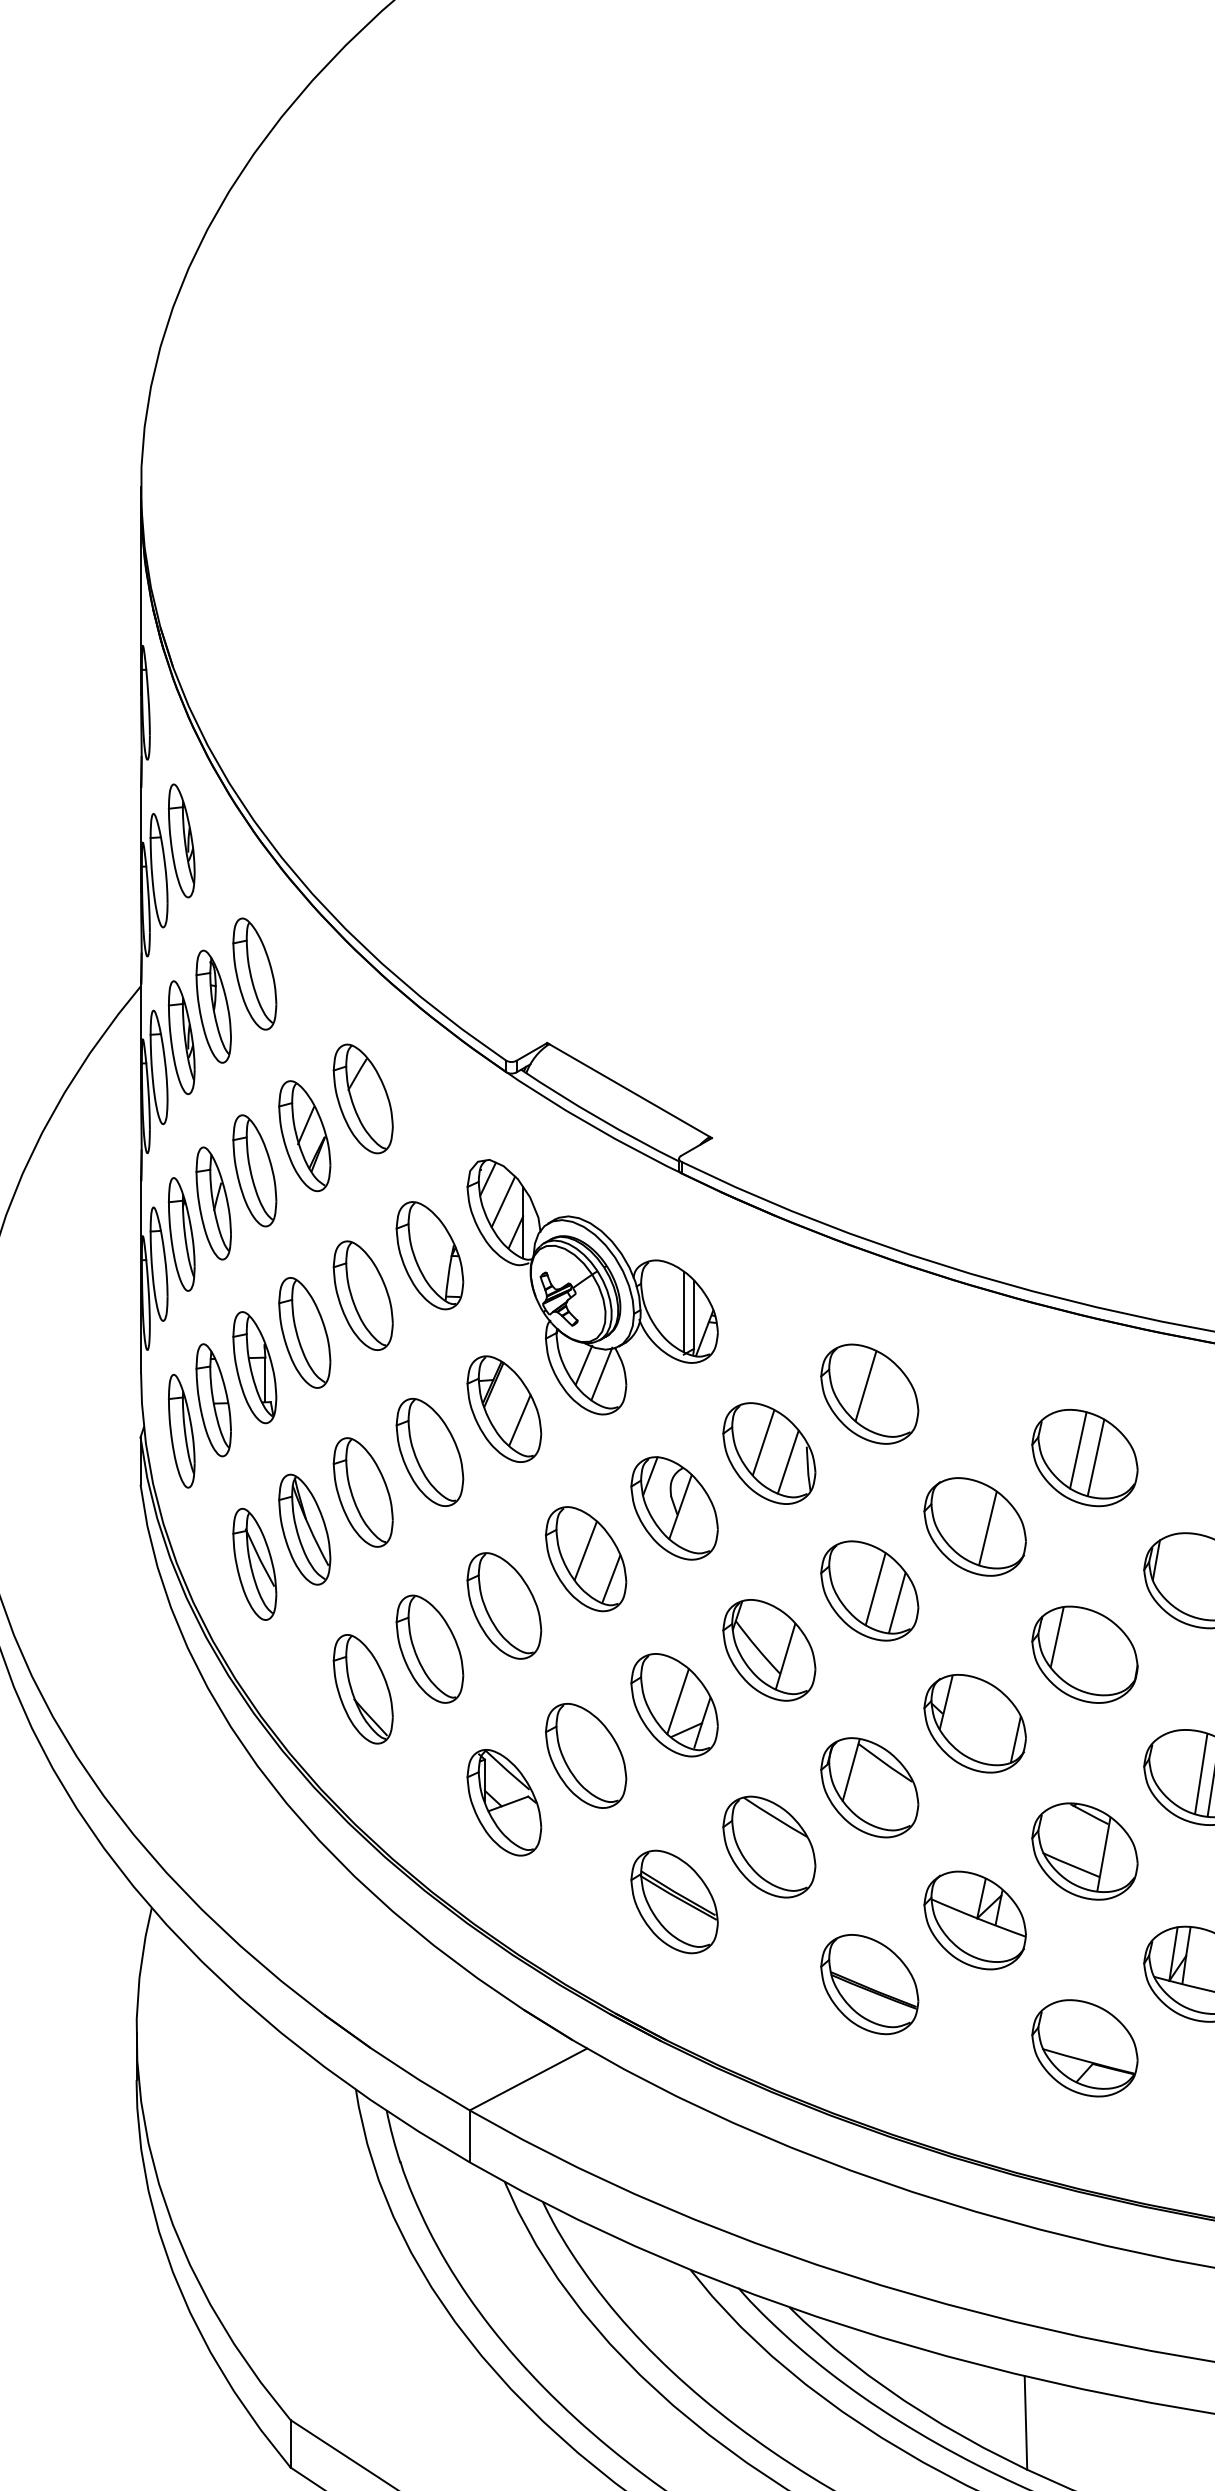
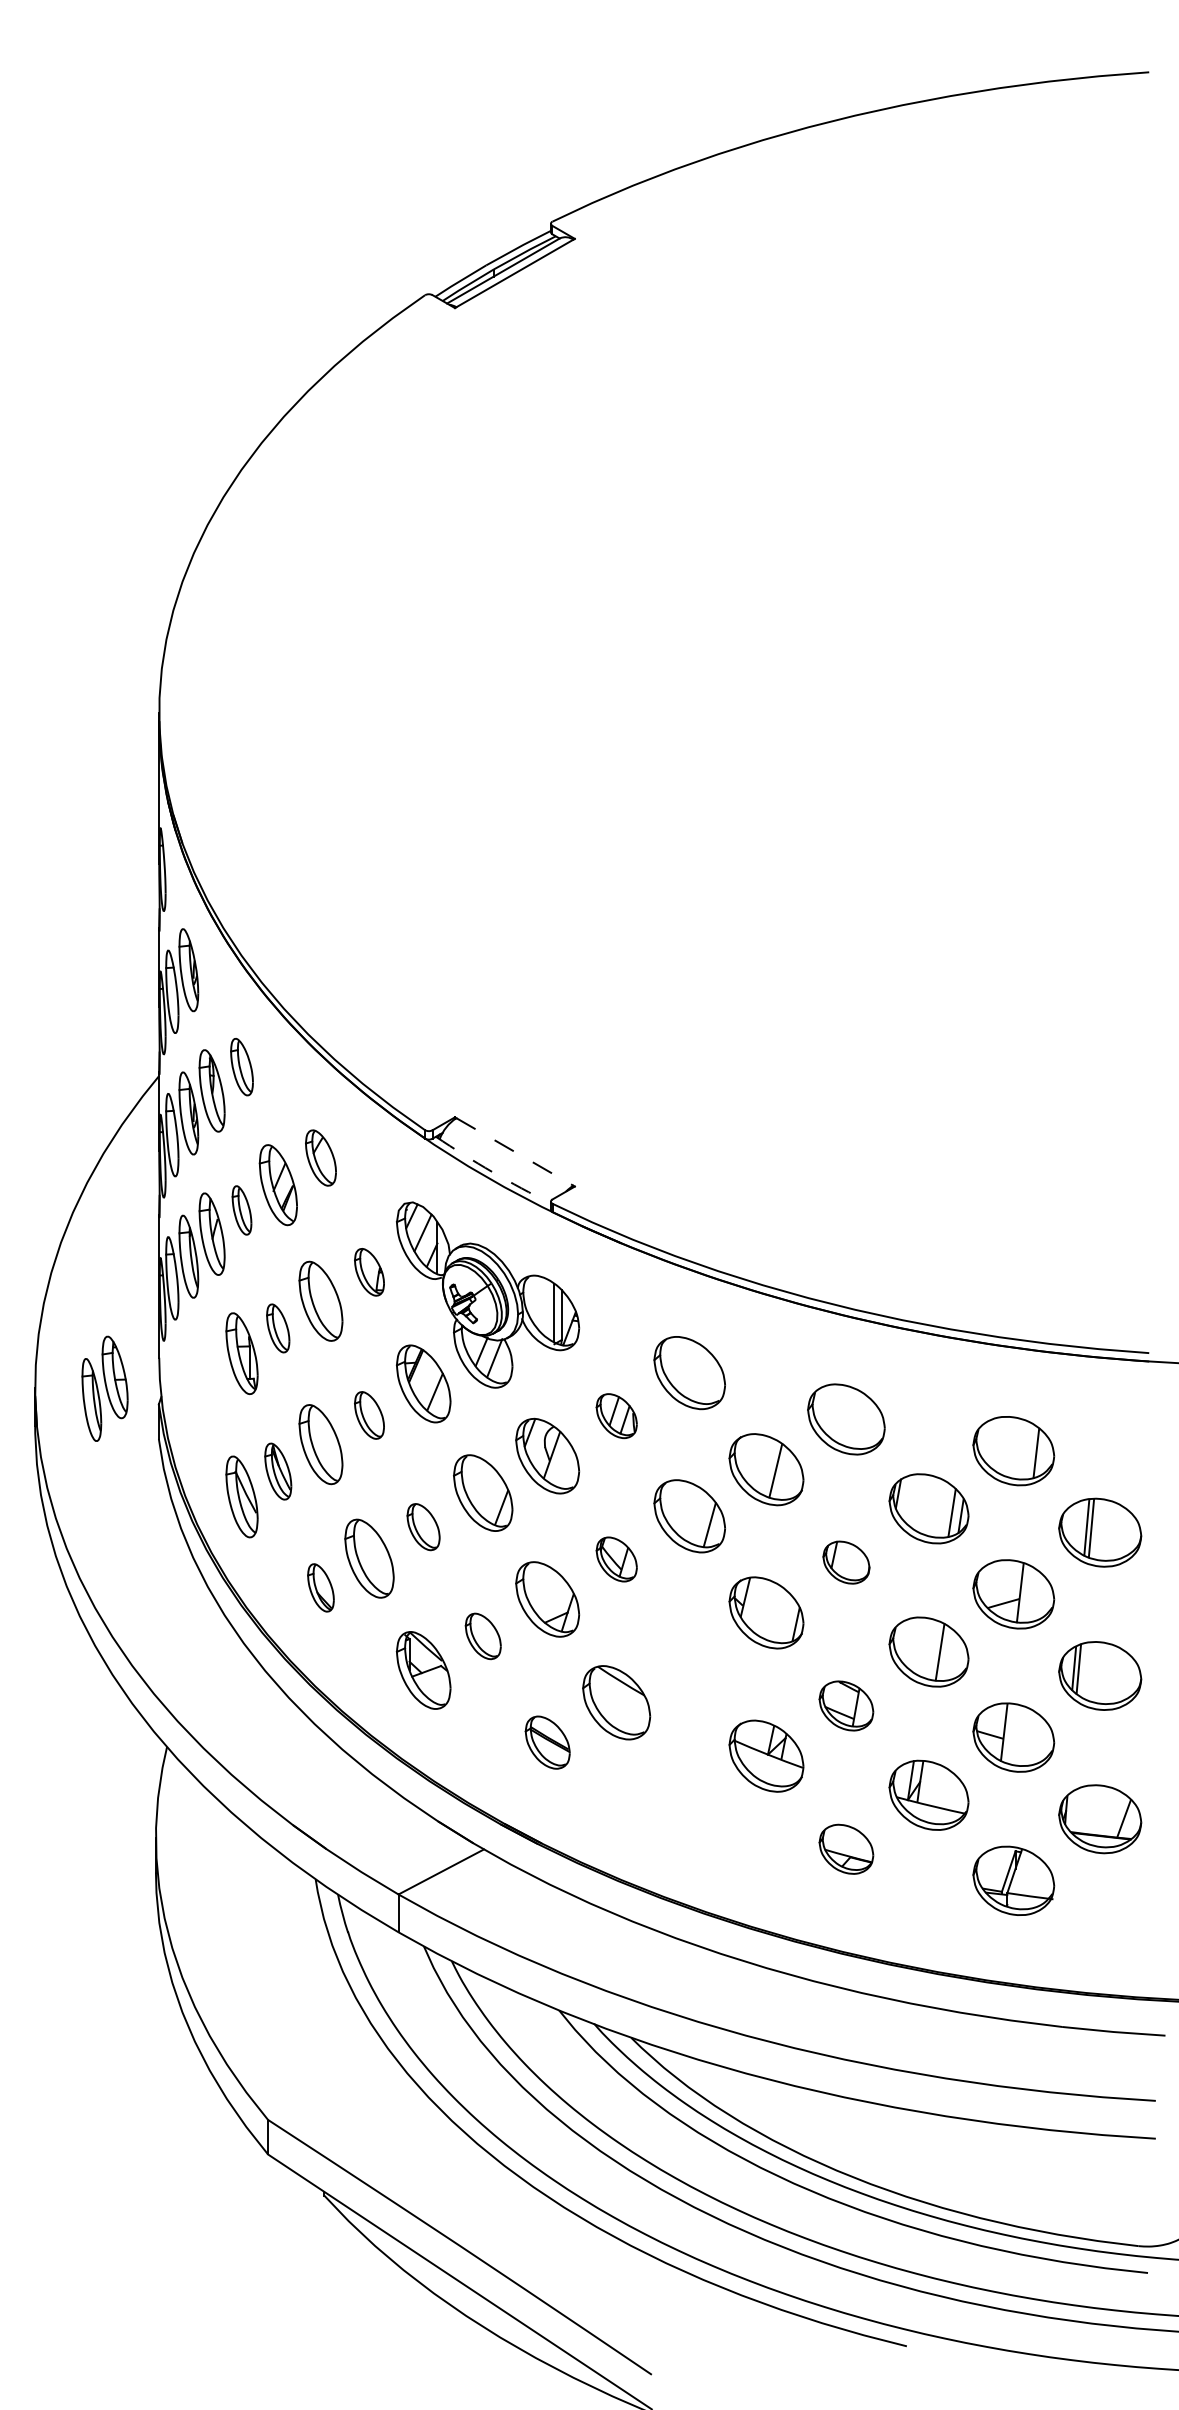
part: (254, 973) -> (241, 1066), size x0.7
line: (629, 1089) -> (514, 1151), solid -> dashed
part: (362, 1098) -> (320, 1157), size x0.7
arc: (598, 1118) -> (492, 1172), solid -> dashed
part: (254, 1170) -> (241, 1210), size x0.6
part: (429, 1256) -> (369, 1272), size x0.6
part: (303, 1333) -> (277, 1328), size x0.6
line: (865, 1386) -> (686, 1367), removed
part: (199, 1415) -> (104, 1388), moved
line: (1078, 1449) -> (841, 1413), removed
part: (429, 1452) -> (369, 1415), size x0.6
part: (769, 1452) -> (616, 1415), size x0.6
line: (1096, 1458) -> (854, 1419), removed
part: (303, 1529) -> (277, 1471), size x0.7
line: (586, 1551) -> (483, 1487), removed
line: (874, 1588) -> (693, 1514), removed
part: (504, 1604) -> (423, 1526), size x0.6
part: (769, 1650) -> (616, 1559), size x0.6
part: (1085, 1654) -> (846, 1562), size x0.6
part: (362, 1688) -> (320, 1587), size x0.6
line: (678, 1701) -> (550, 1596), removed
part: (586, 1756) -> (483, 1636), size x0.6
line: (1200, 1773) -> (930, 1649), removed
part: (869, 1787) -> (689, 1659), removed
part: (1085, 1850) -> (846, 1705), size x0.7
part: (674, 1901) -> (547, 1742), size x0.7
part: (869, 1984) -> (689, 1802), removed
part: (1085, 2048) -> (846, 1849), size x0.7
line: (1025, 2422) -> (803, 2121), removed

